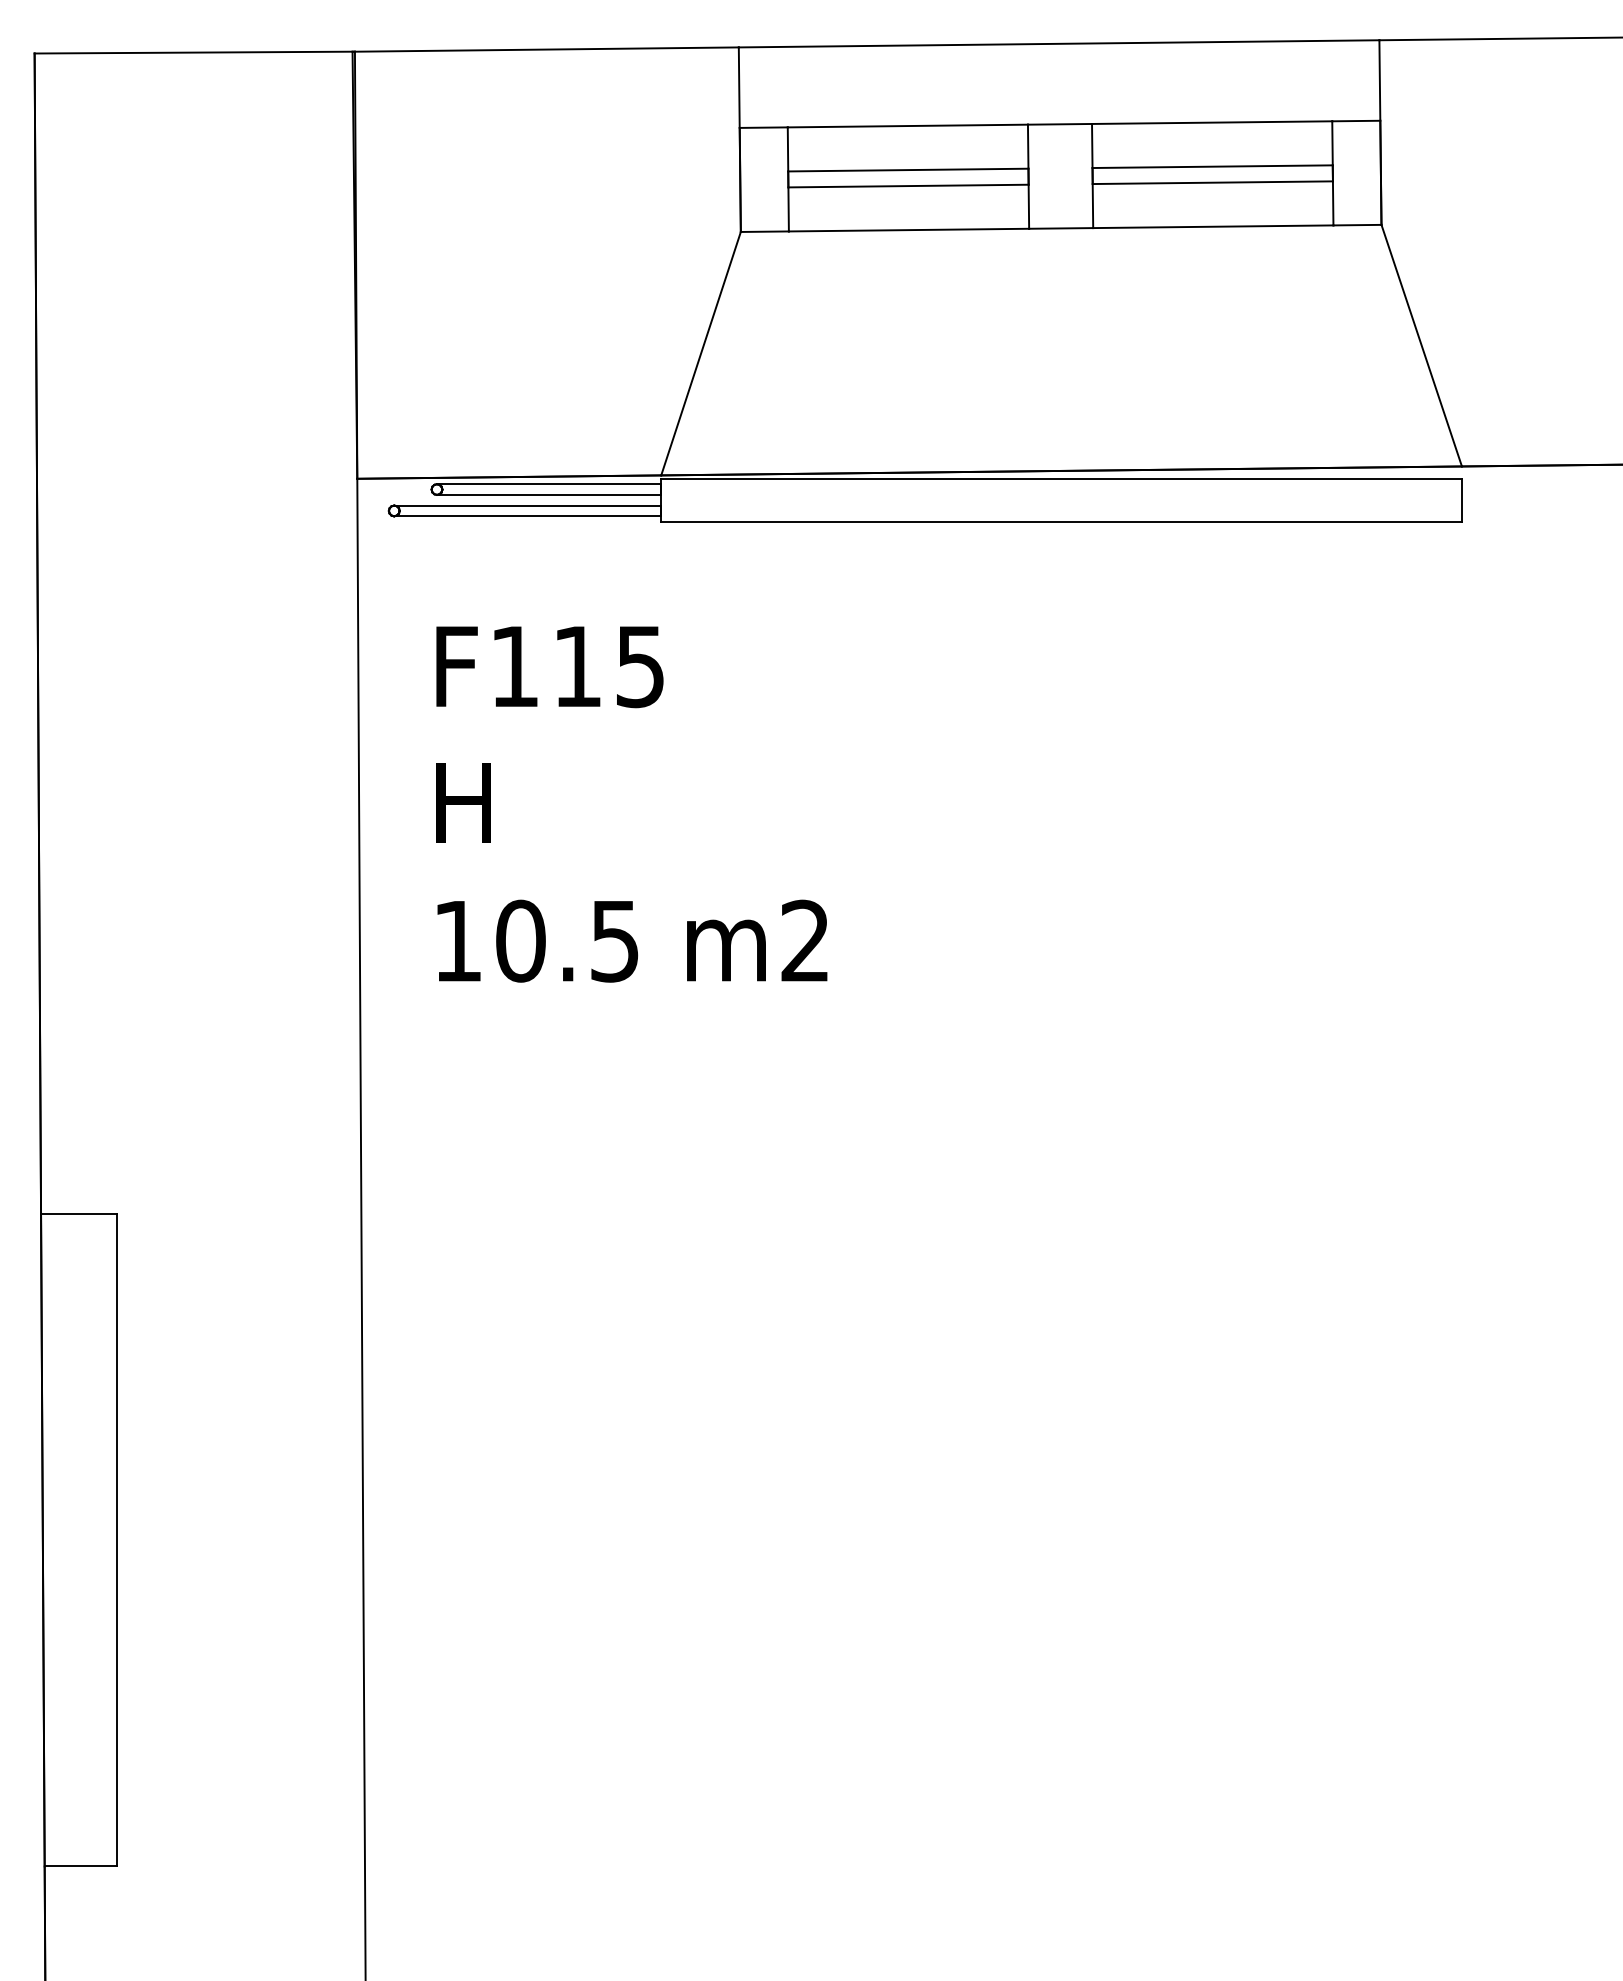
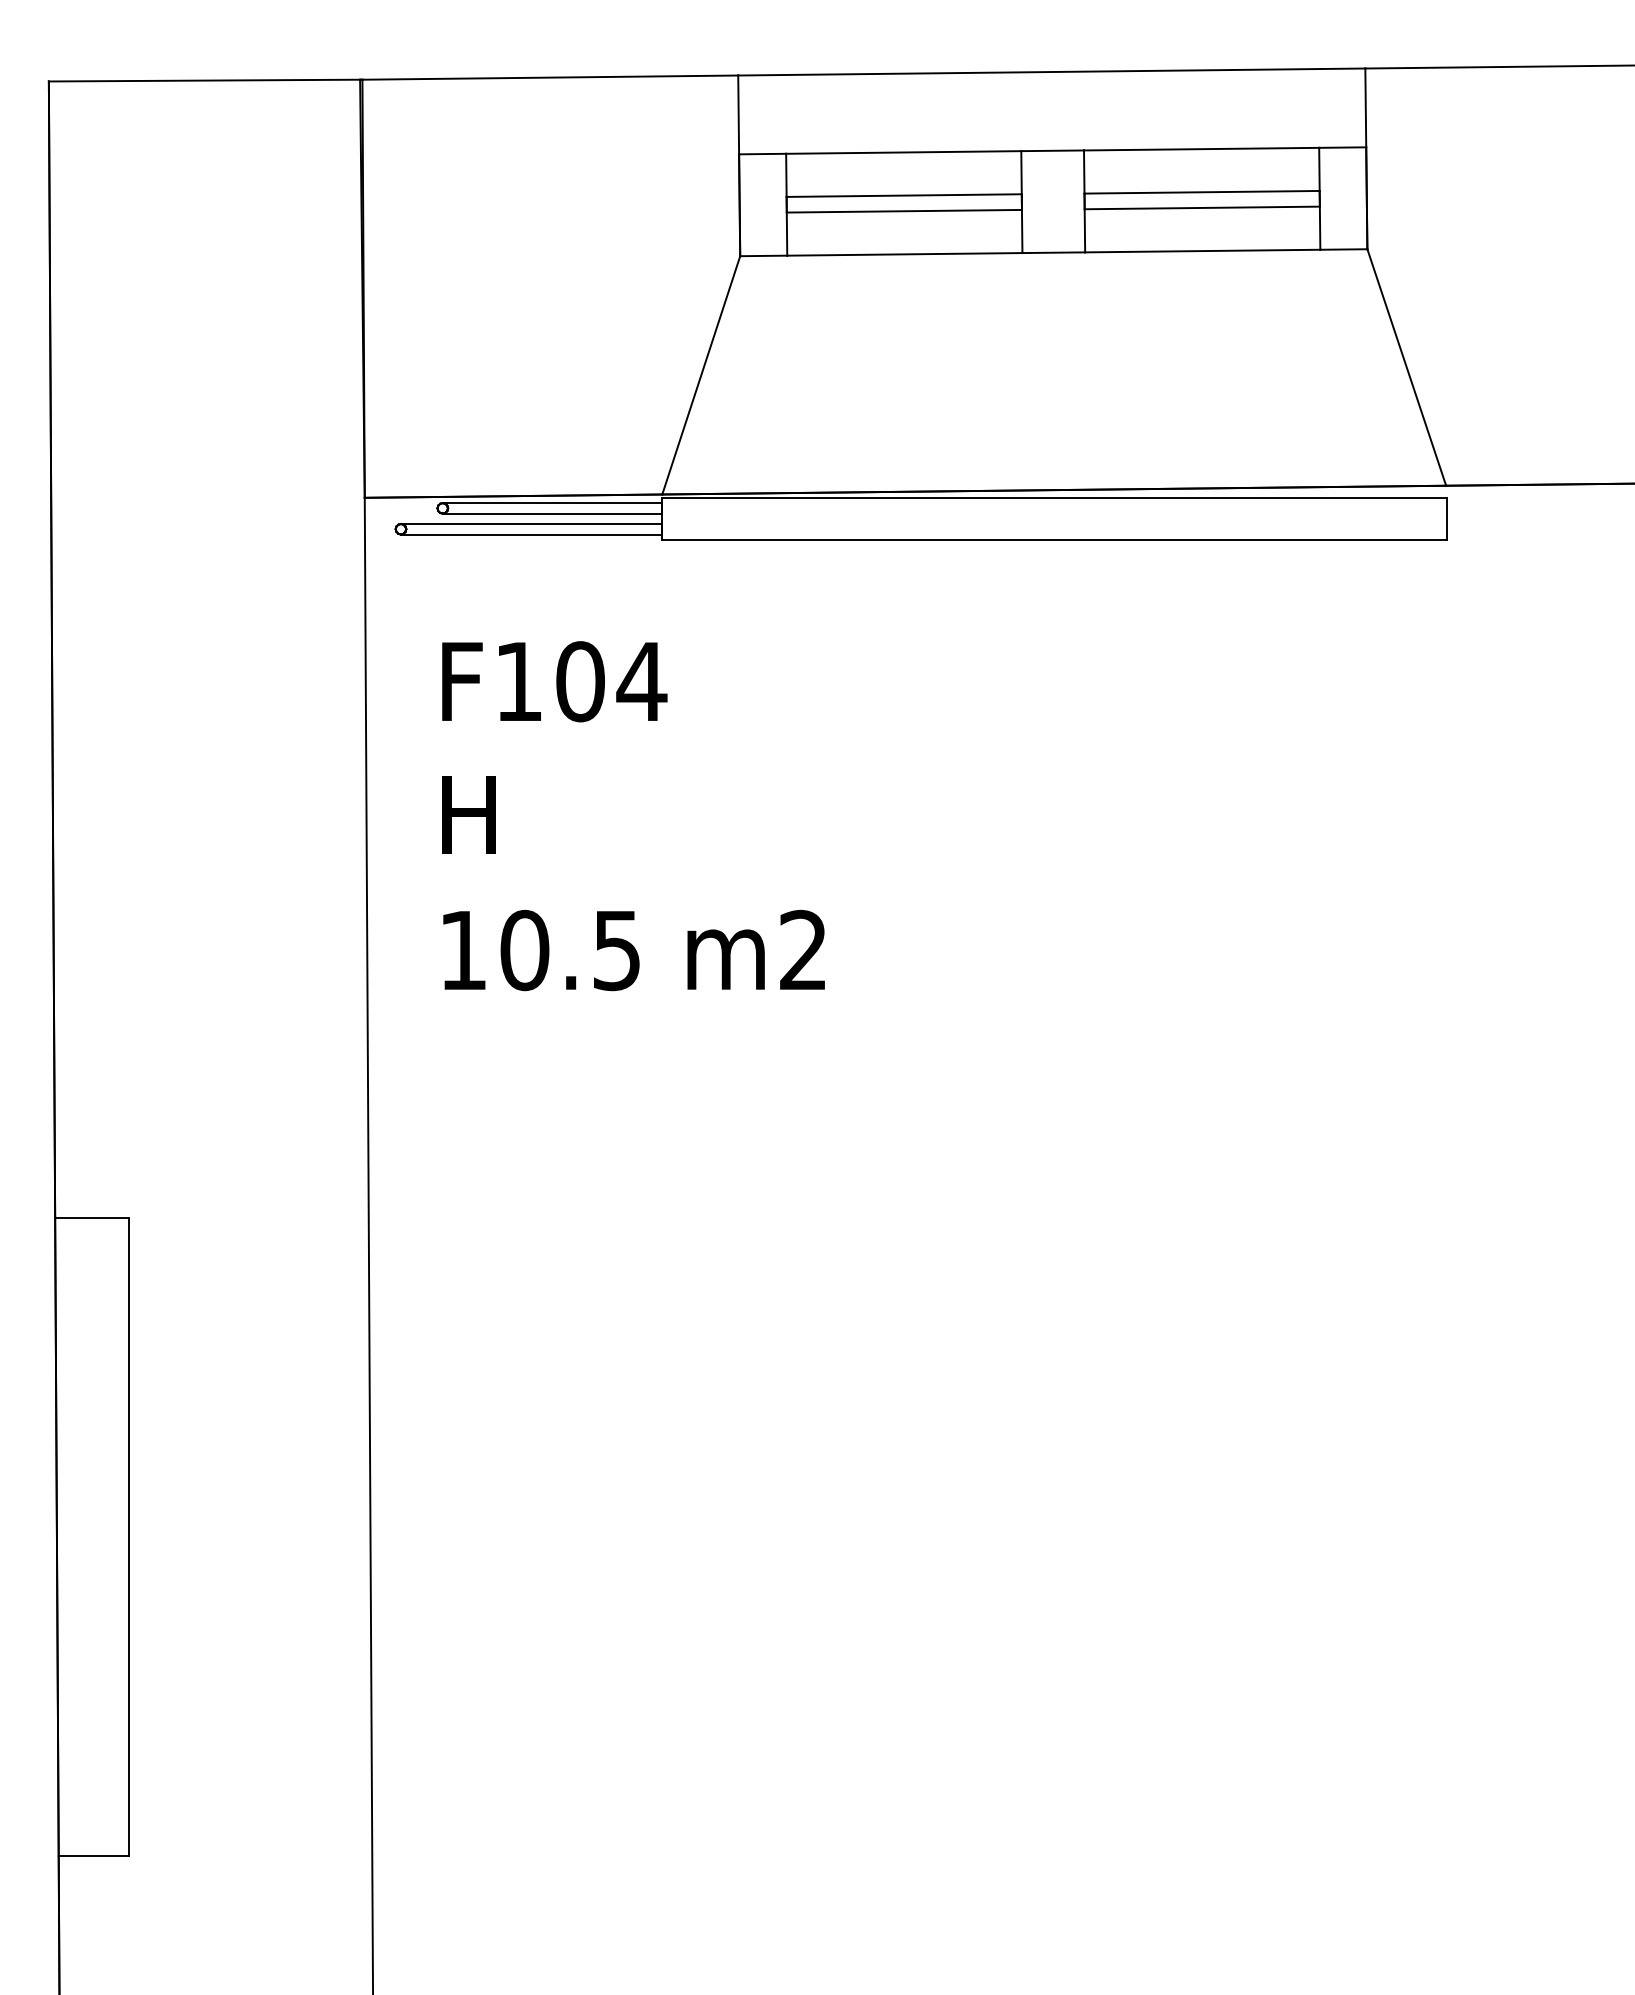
text: (609, 666) -> (611, 681), F115 -> F104

